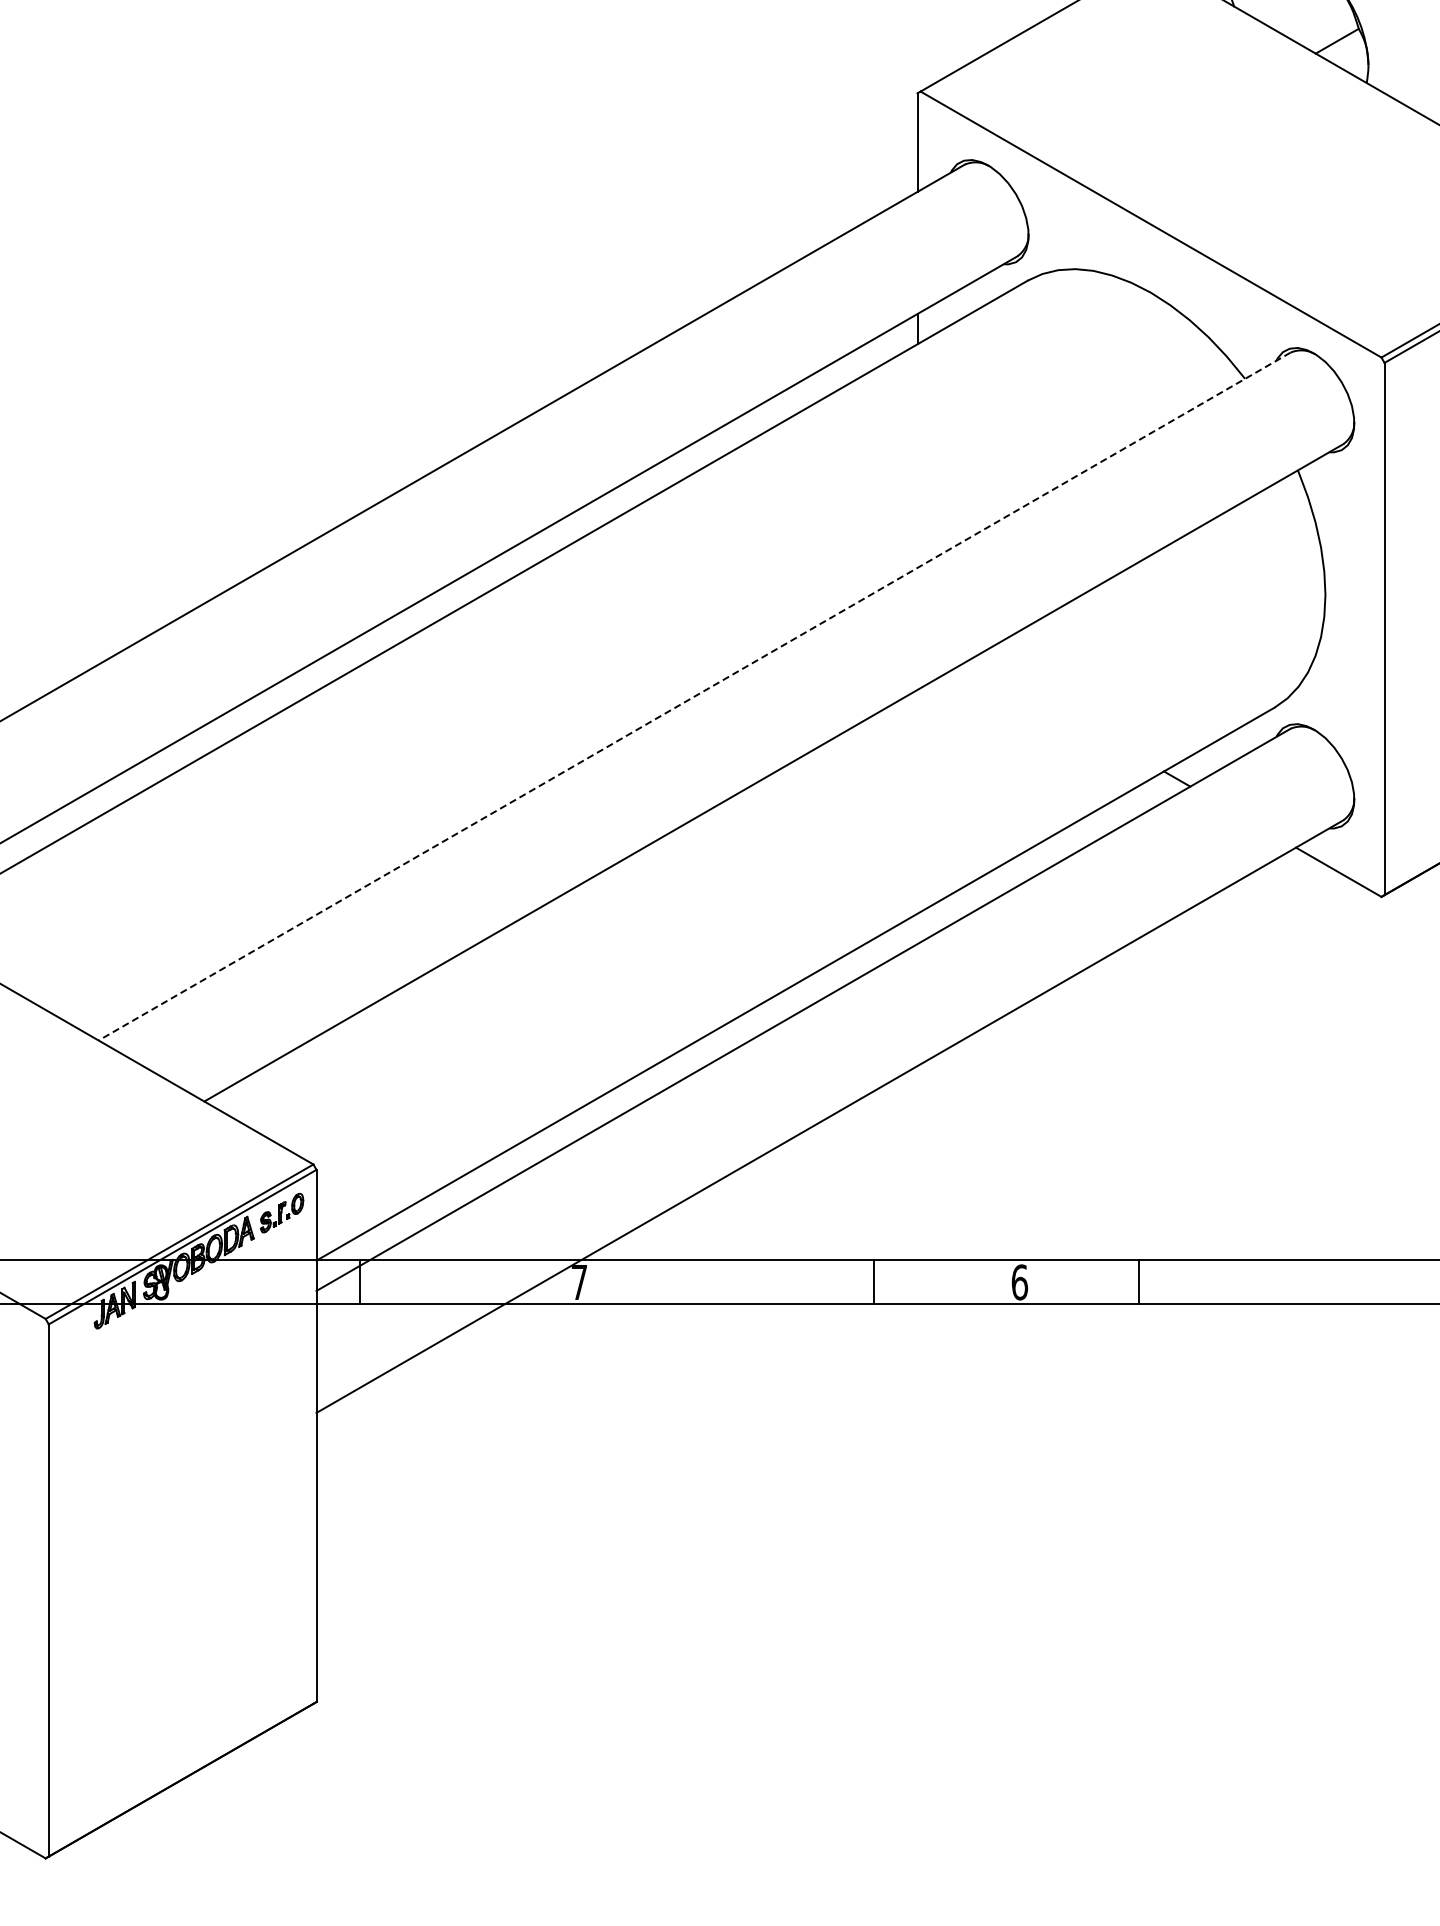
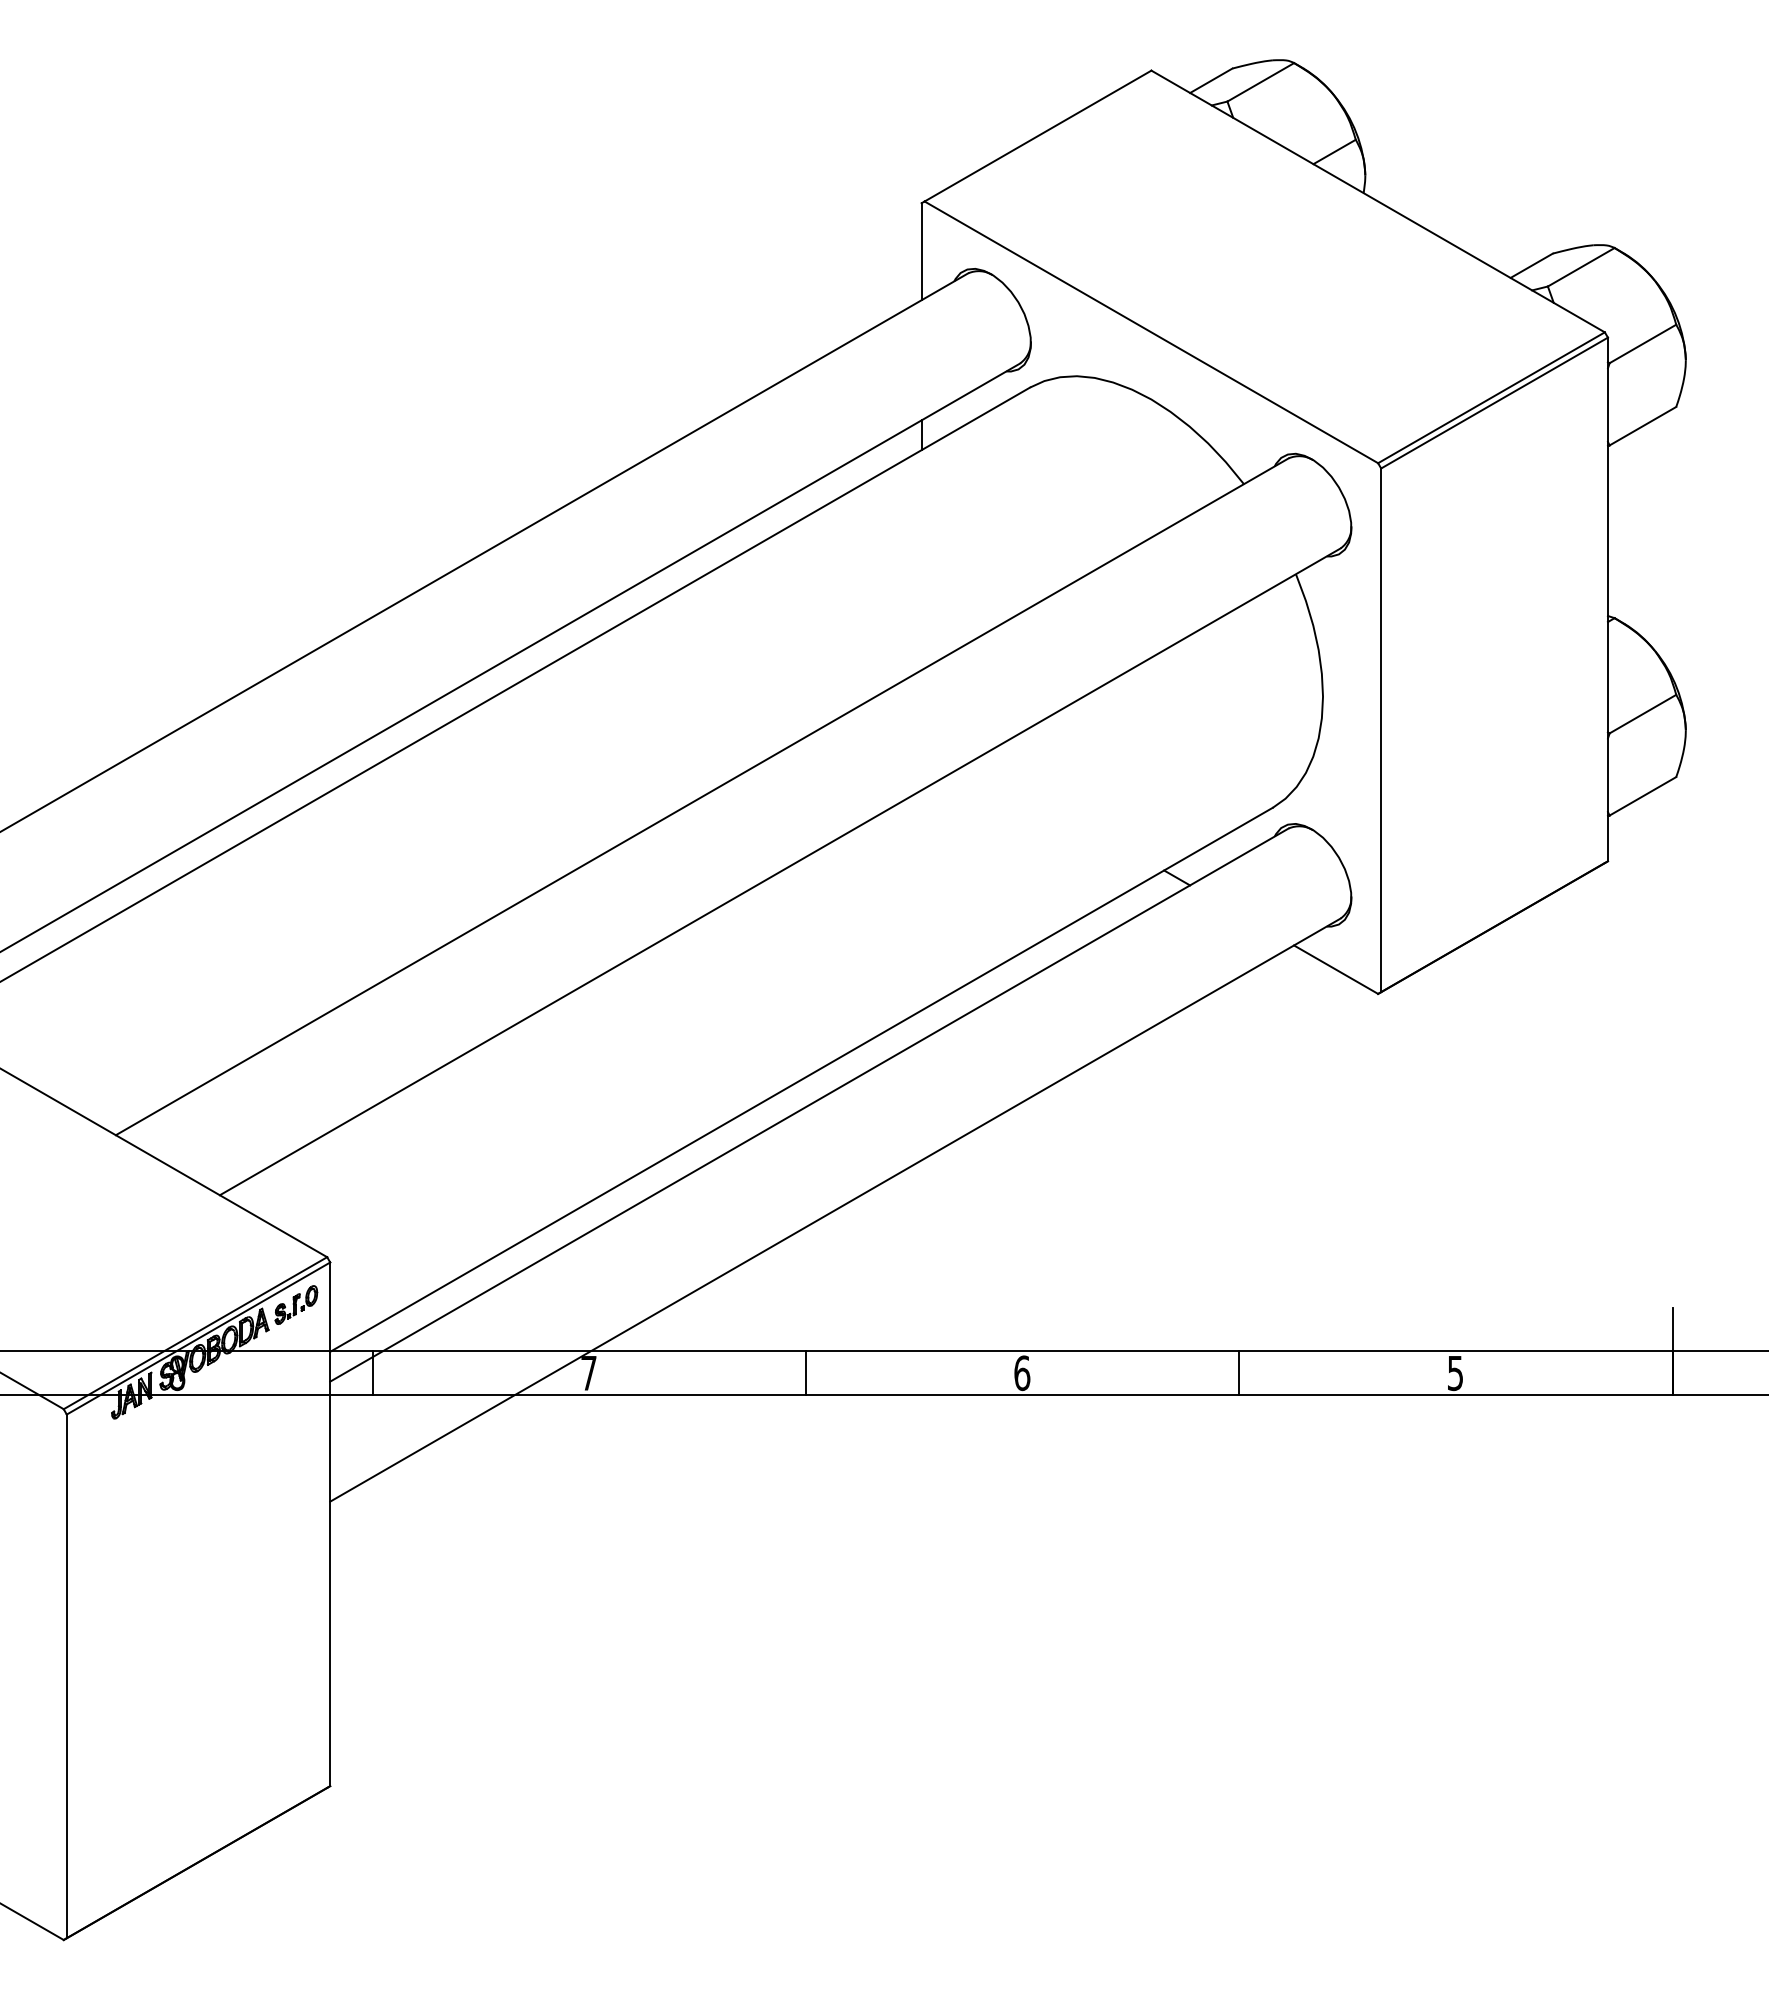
line: (693, 697) -> (701, 797), dashed -> solid
line: (874, 1281) -> (806, 1372), moved
line: (1138, 1281) -> (1239, 1372), moved

